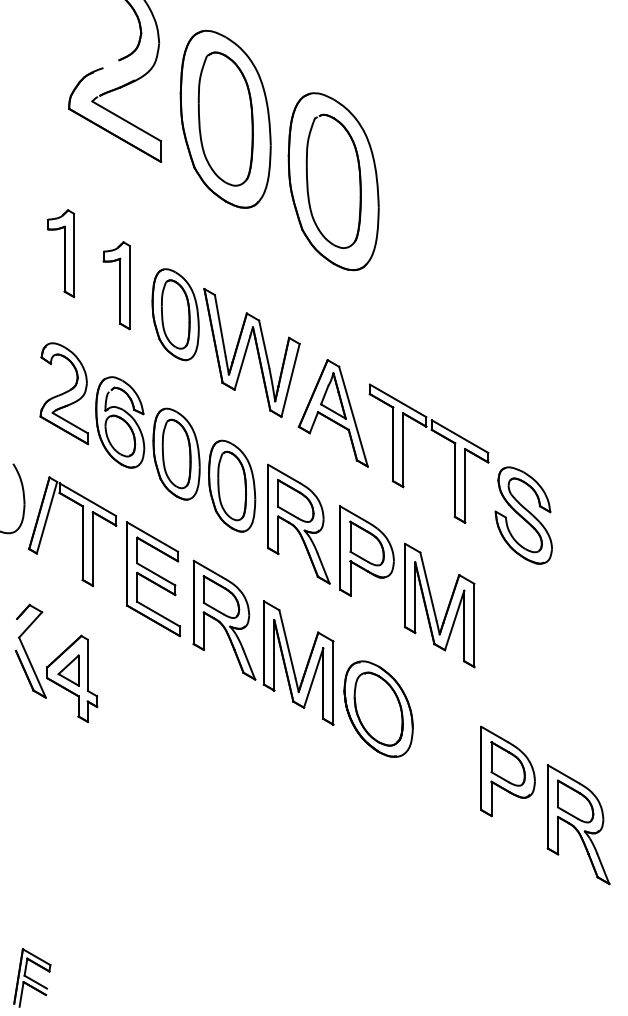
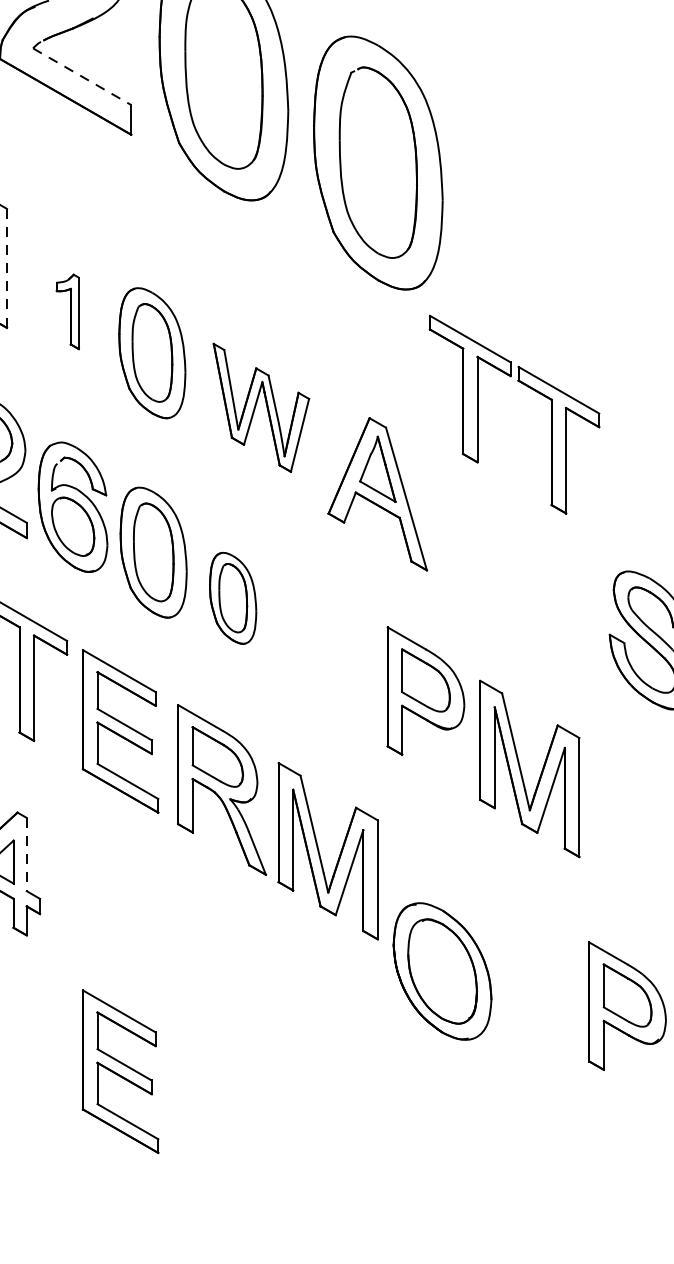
line: (126, 121) -> (81, 77), solid -> dashed
line: (74, 255) -> (7, 268), solid -> dashed
part: (116, 285) -> (67, 311), size x0.6
part: (251, 352) -> (260, 407), size x0.7
part: (440, 436) -> (530, 390), moved
part: (232, 485) -> (233, 597), size x0.7
part: (298, 523) -> (327, 651), removed
line: (87, 665) -> (26, 854), solid -> dashed
part: (378, 708) -> (442, 970), moved
part: (153, 817) -> (120, 1072), added

